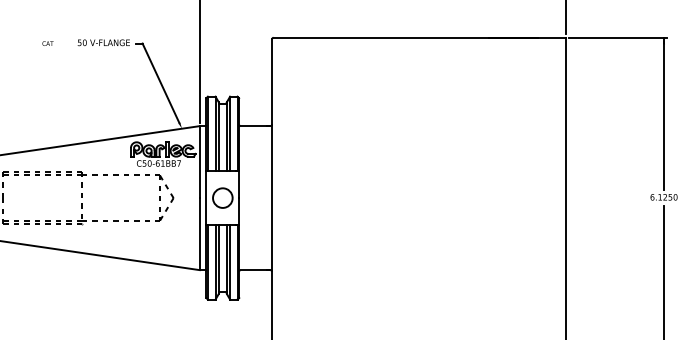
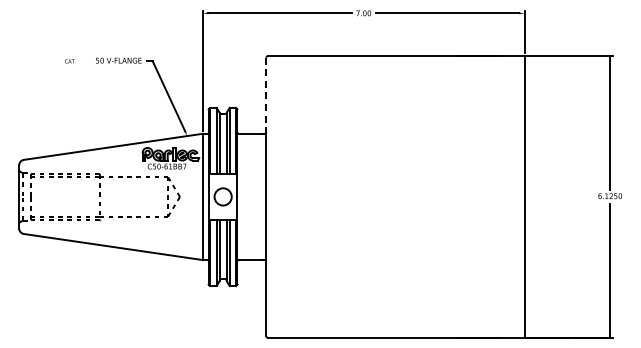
line: (272, 82) -> (266, 95), solid -> dashed

